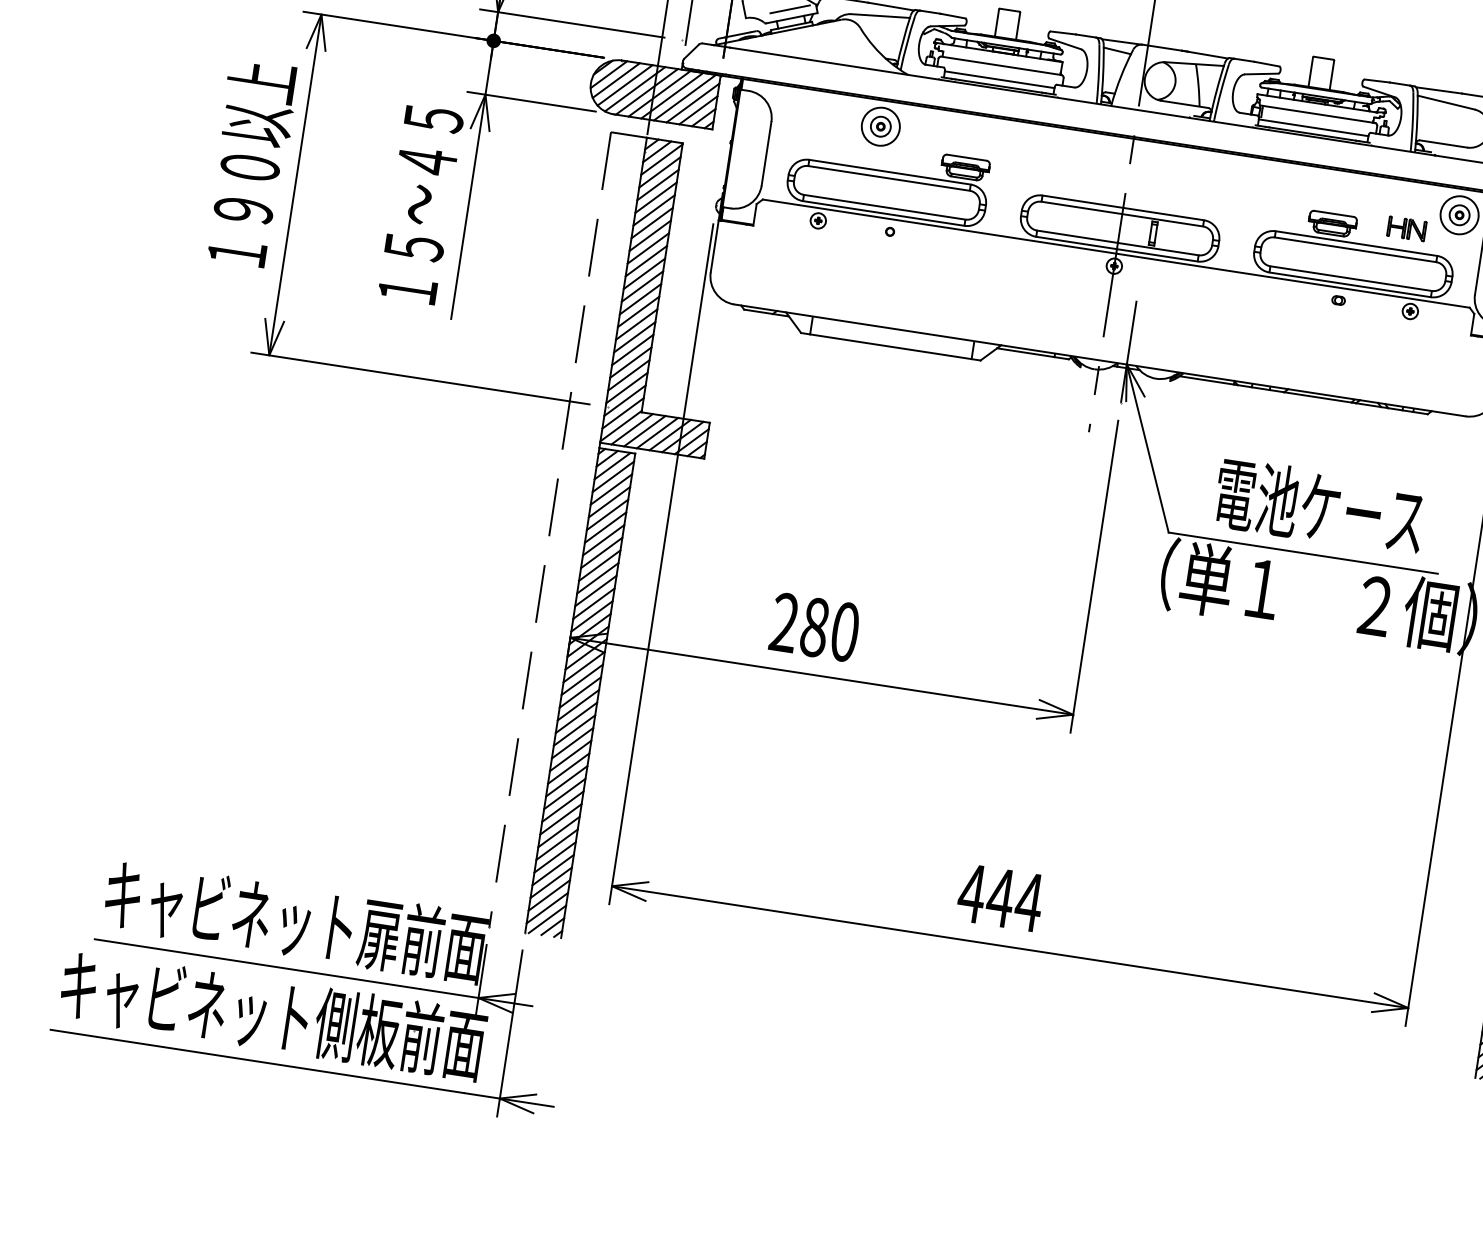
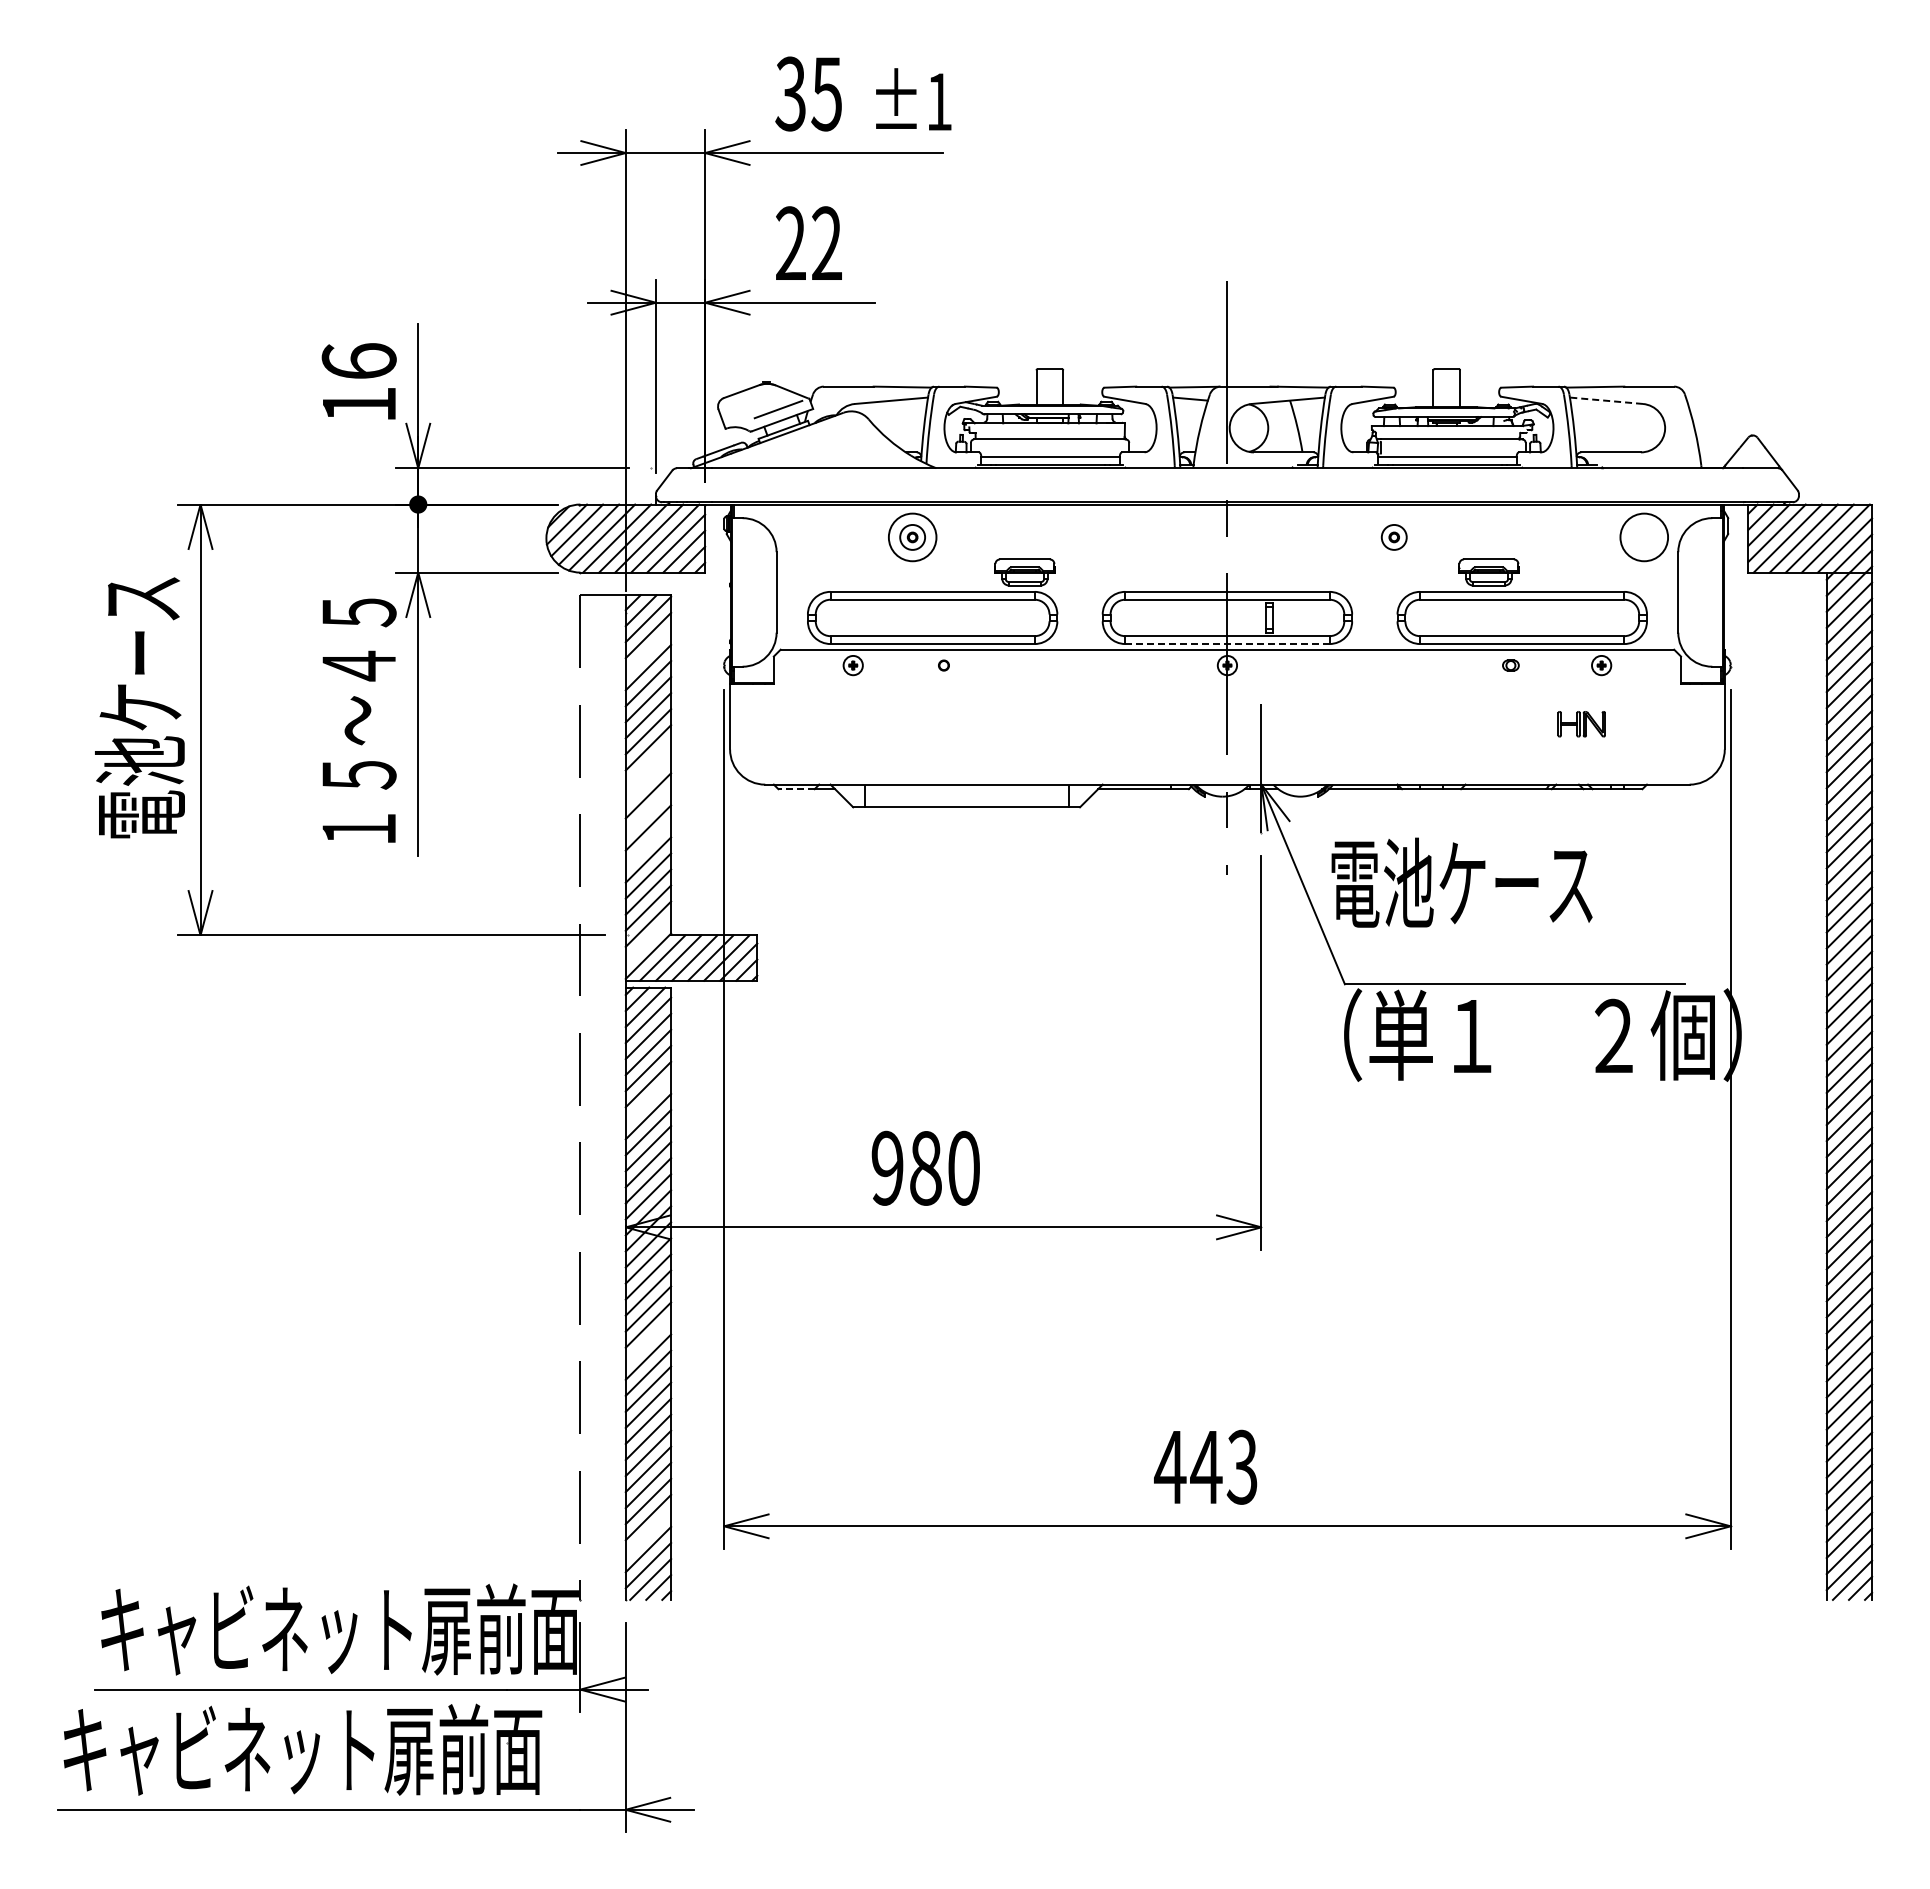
line: (1446, 102) -> (1606, 400), solid -> dashed
text: (249, 167) -> (140, 706), １９０以上 -> 電池ケース
line: (658, 184) -> (648, 651), removed
part: (1459, 215) -> (1393, 537), moved
part: (1406, 229) -> (1581, 724), moved
line: (1116, 249) -> (1226, 644), solid -> dashed
line: (644, 273) -> (648, 763), removed
line: (642, 286) -> (648, 779), removed
line: (638, 311) -> (648, 811), removed
line: (758, 312) -> (796, 789), solid -> dashed
line: (634, 336) -> (648, 843), removed
line: (623, 412) -> (648, 939), removed
text: (1319, 506) -> (1461, 882), moved
line: (603, 540) -> (648, 1100), removed
text: (784, 622) -> (887, 1168), 280 -> 980
line: (574, 730) -> (648, 1340), removed
line: (551, 882) -> (648, 1533), removed
text: (1029, 901) -> (1242, 1466), 444 -> 443
text: (400, 1034) -> (490, 1749), キャビネット側板前面 -> キャビネット扉前面

